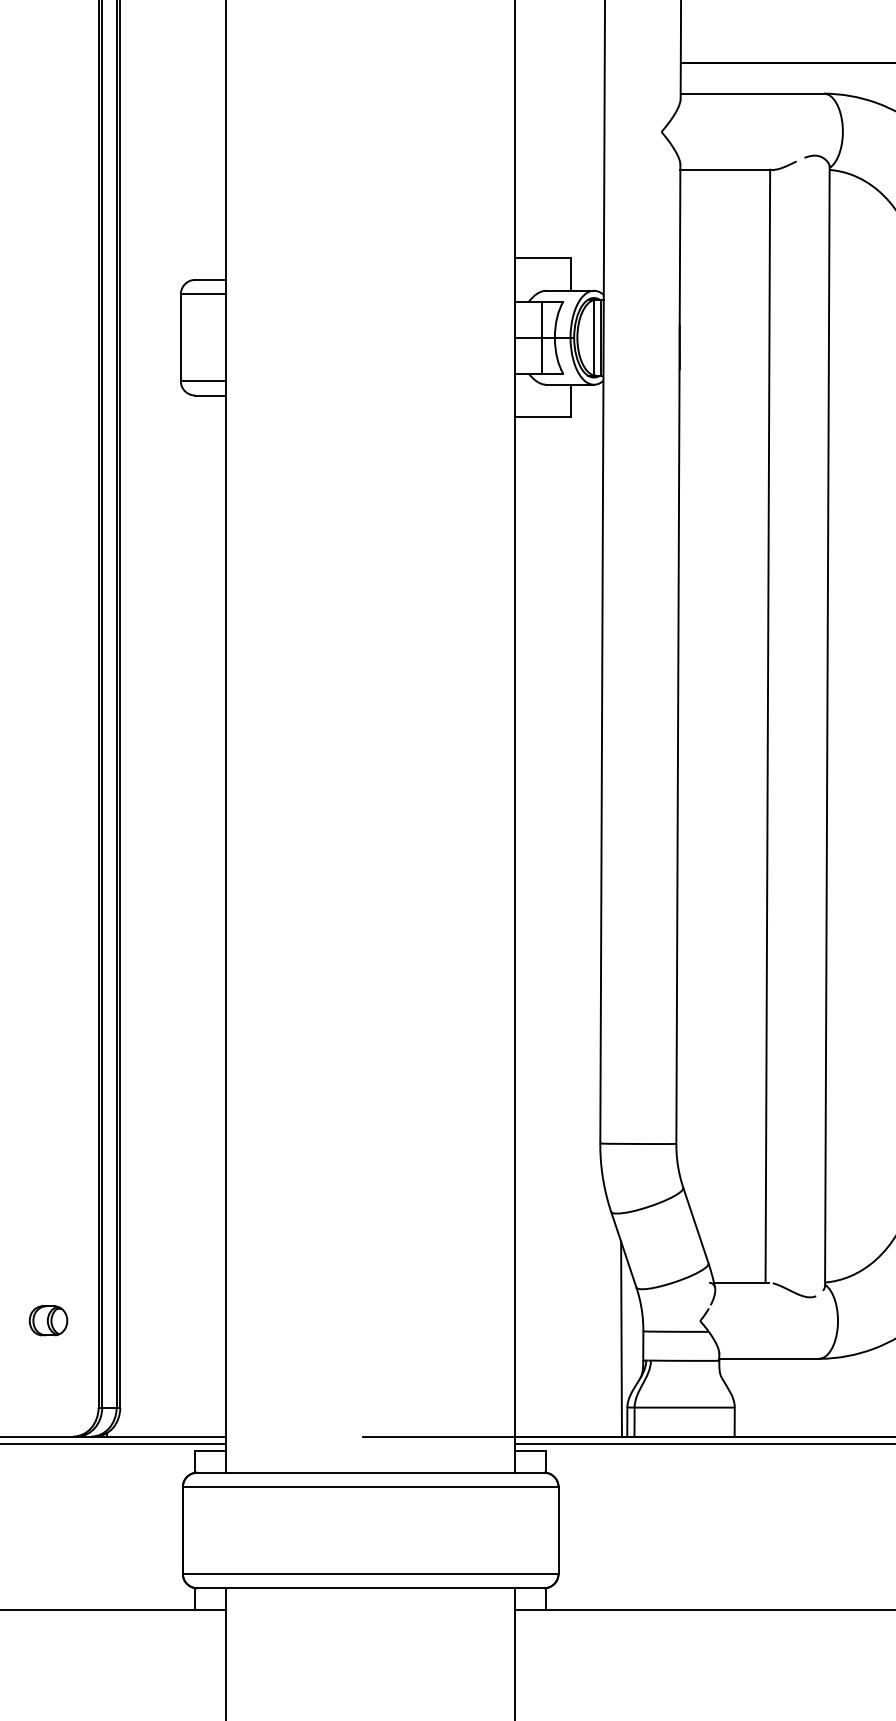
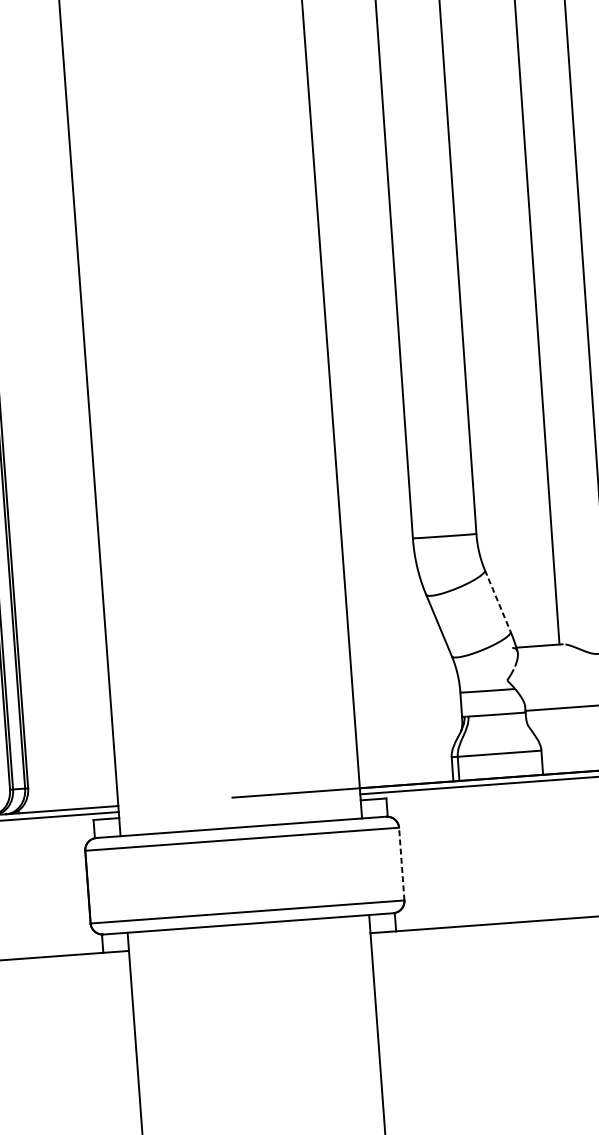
line: (695, 1225) -> (497, 600), solid -> dashed
line: (621, 1338) -> (442, 699), removed
line: (558, 1530) -> (401, 864), solid -> dashed

